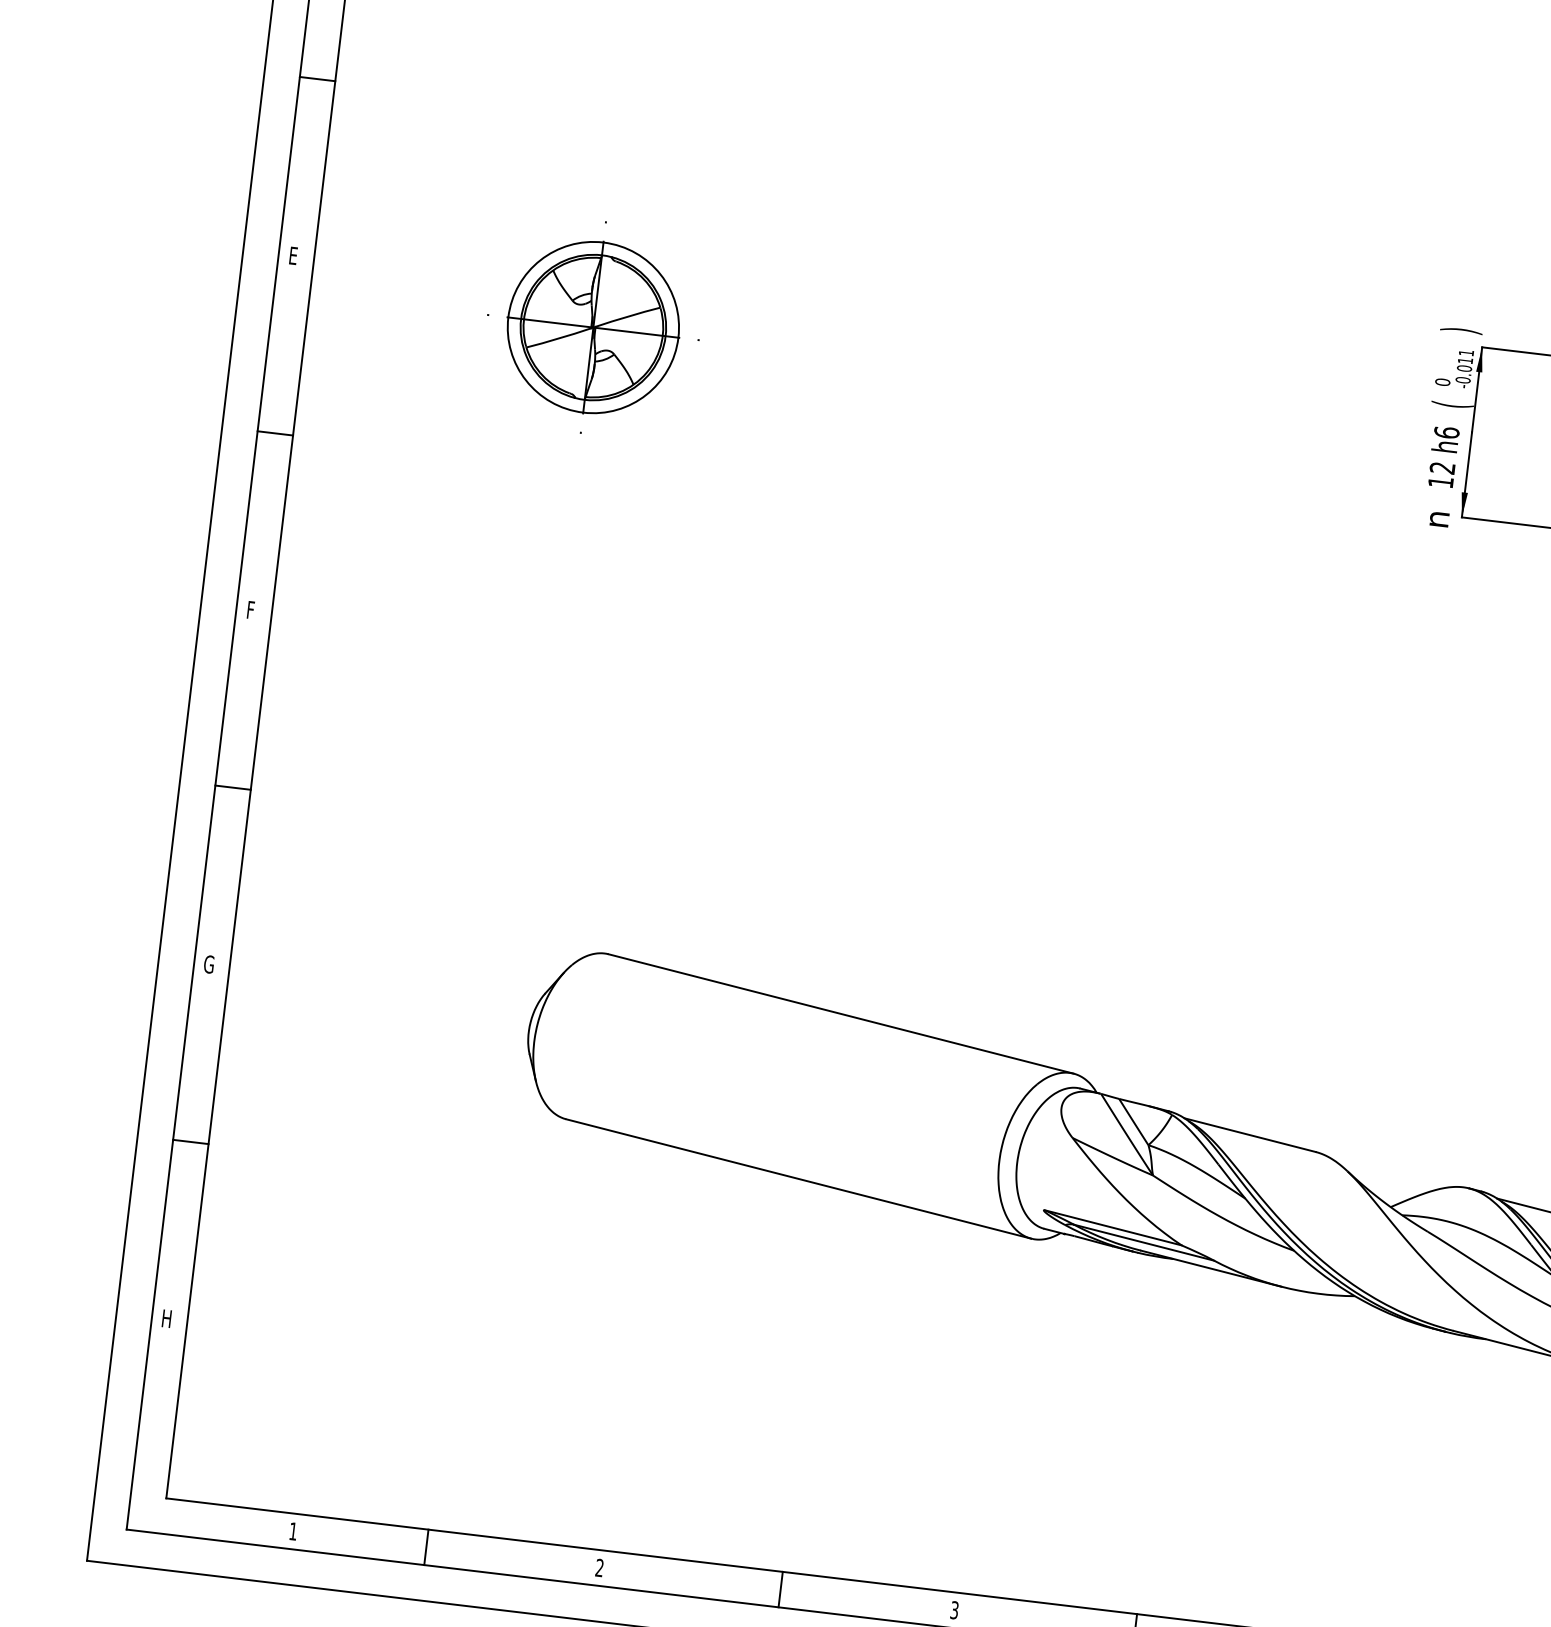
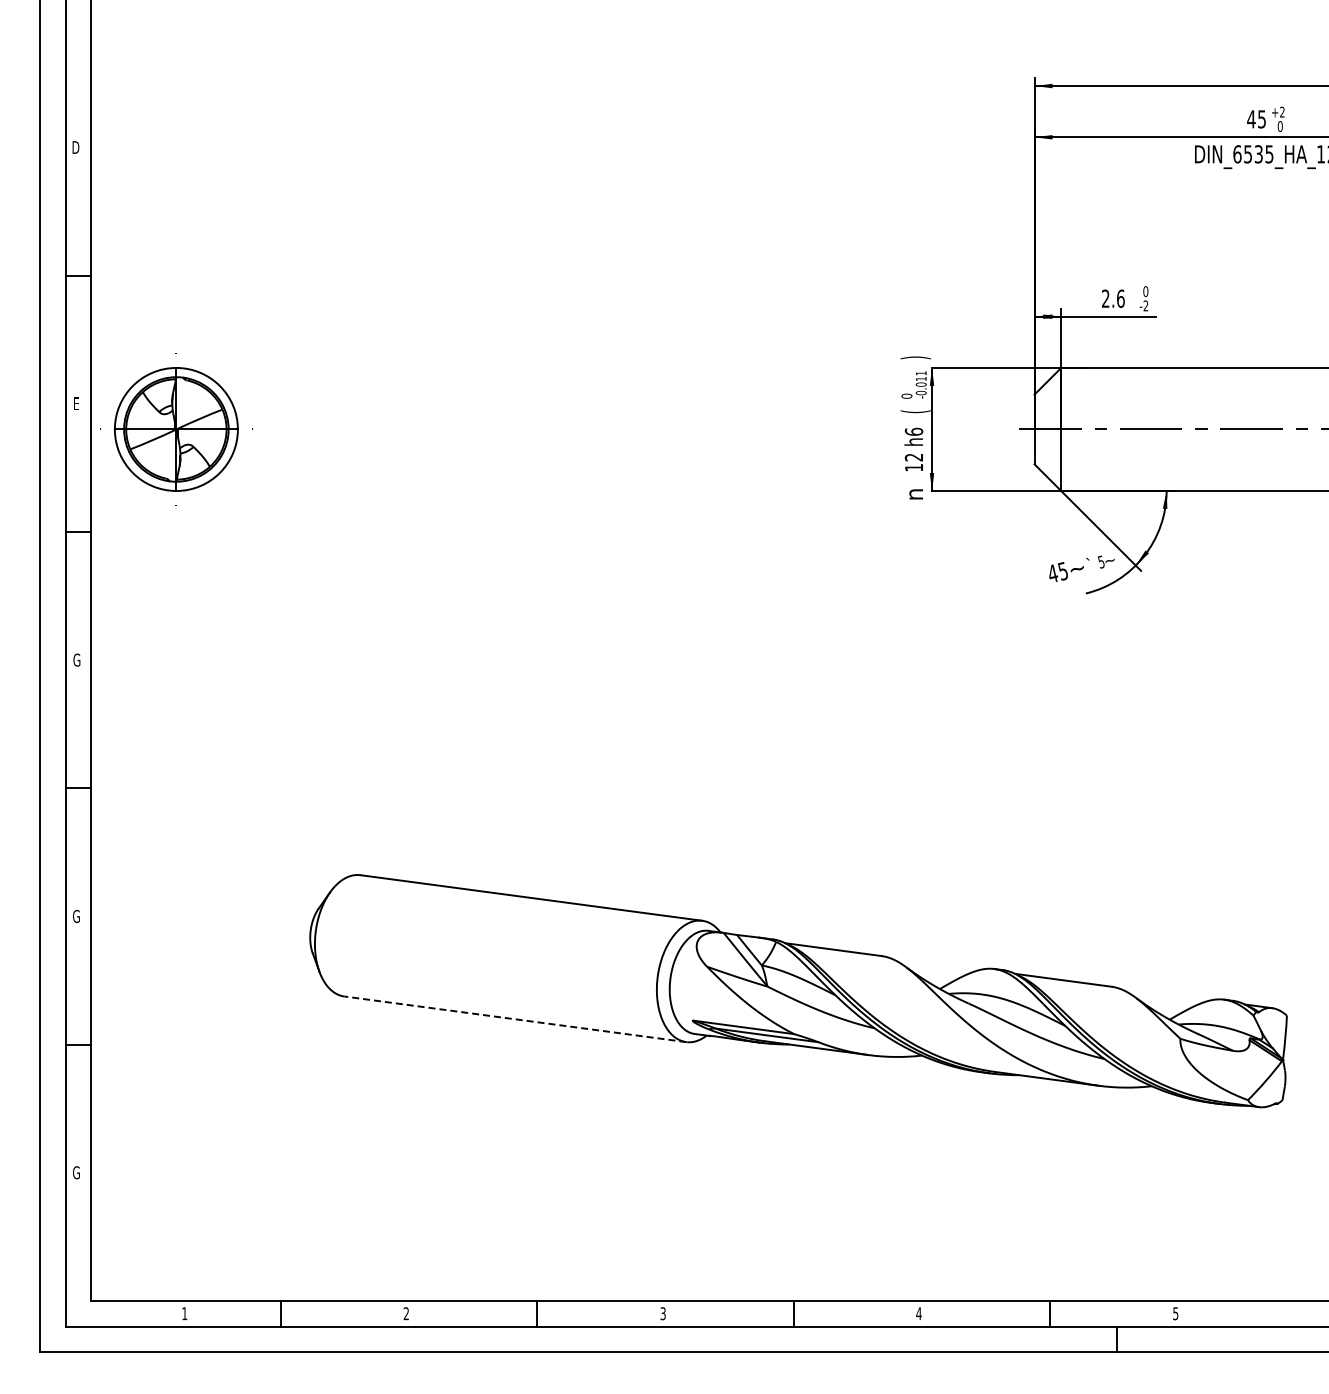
part: (593, 327) -> (176, 429), moved
text: (251, 609) -> (76, 659), F -> G
line: (797, 1179) -> (514, 1019), solid -> dashed
text: (166, 1318) -> (76, 1172), H -> G

